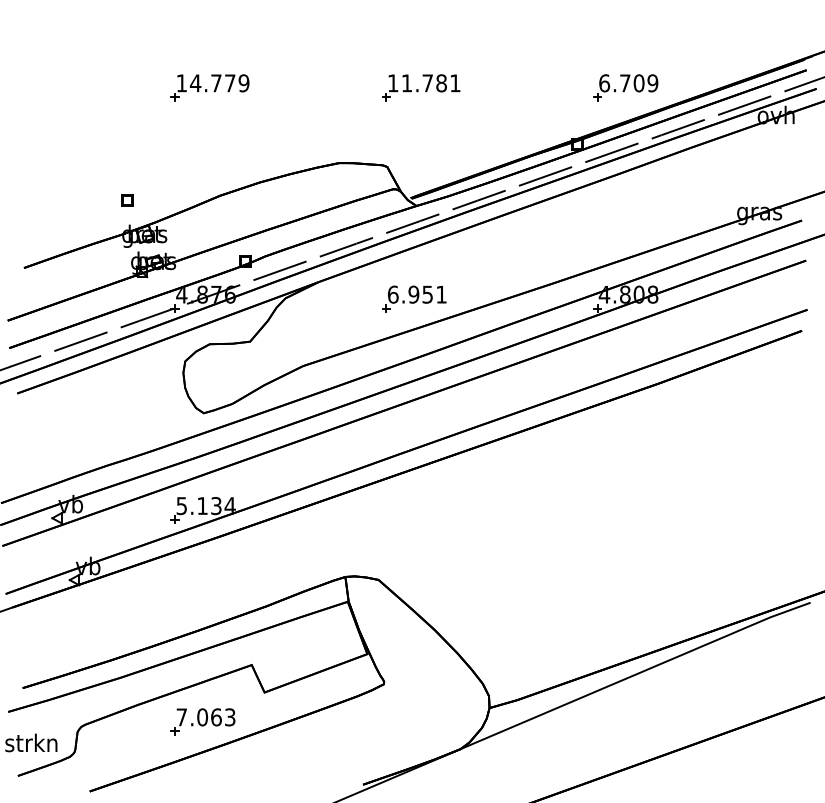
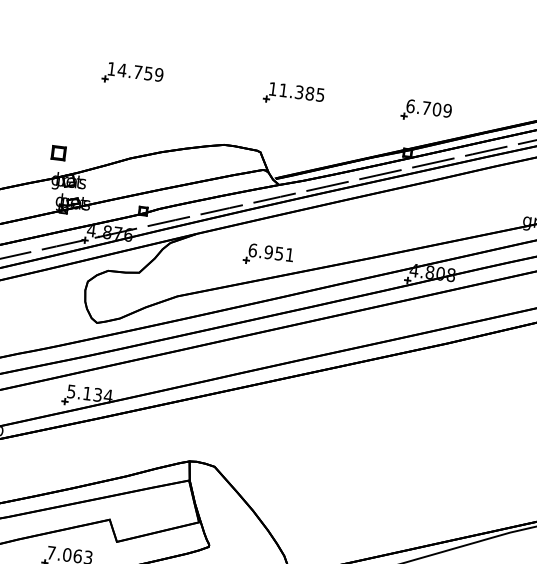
text: (230, 83) -> (148, 73), 14.779 -> 14.759
text: (441, 83) -> (309, 93), 11.781 -> 11.385
part: (625, 87) -> (426, 111), moved
part: (127, 200) -> (59, 153), size x1.6

